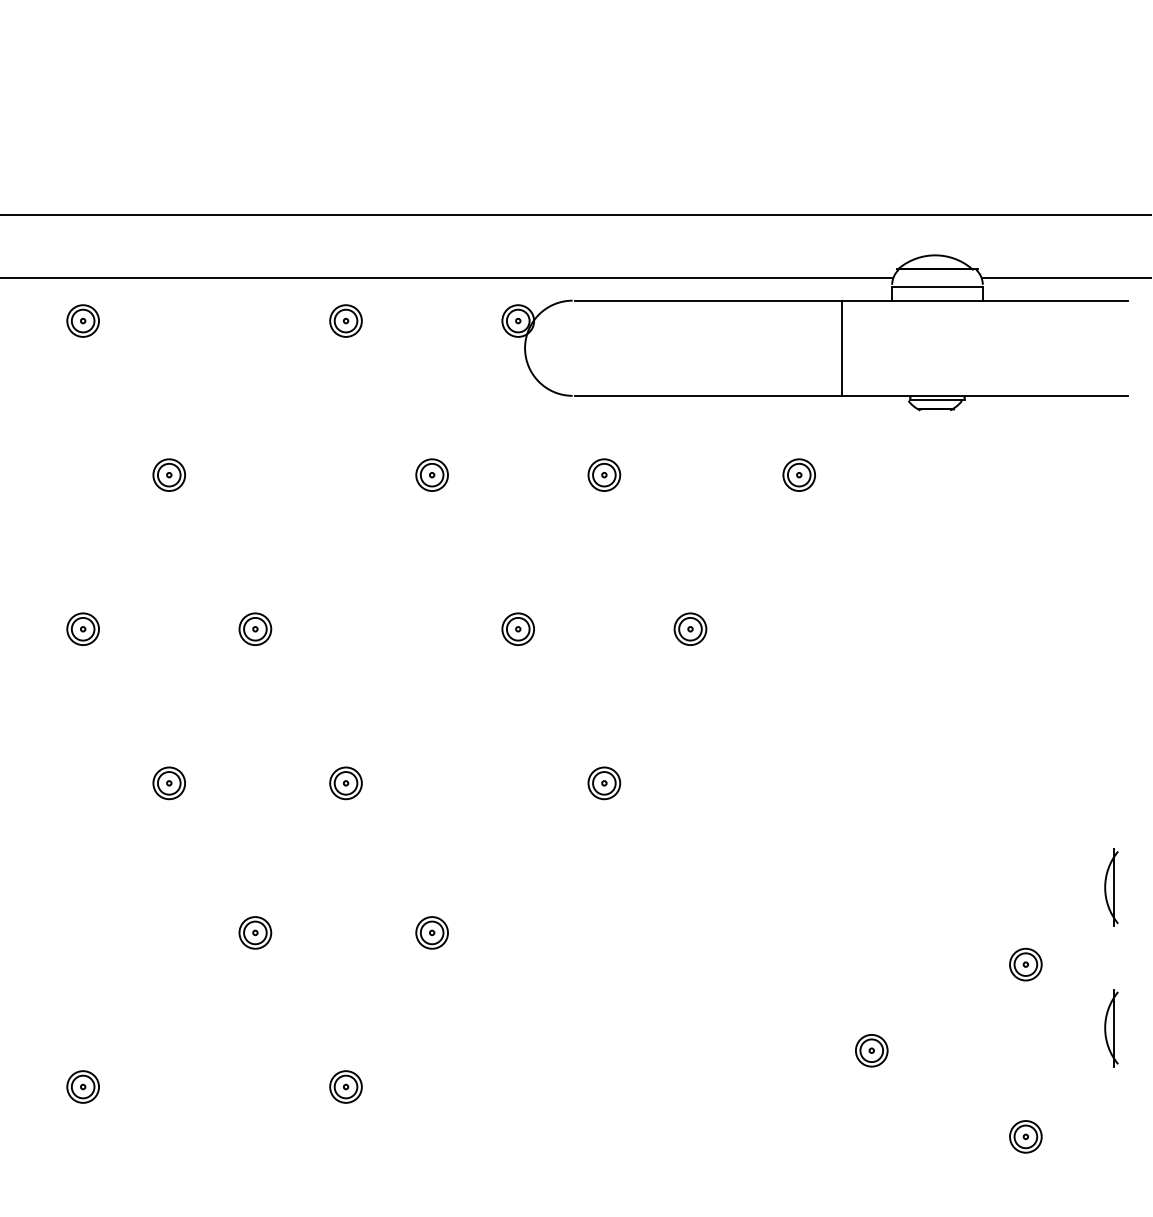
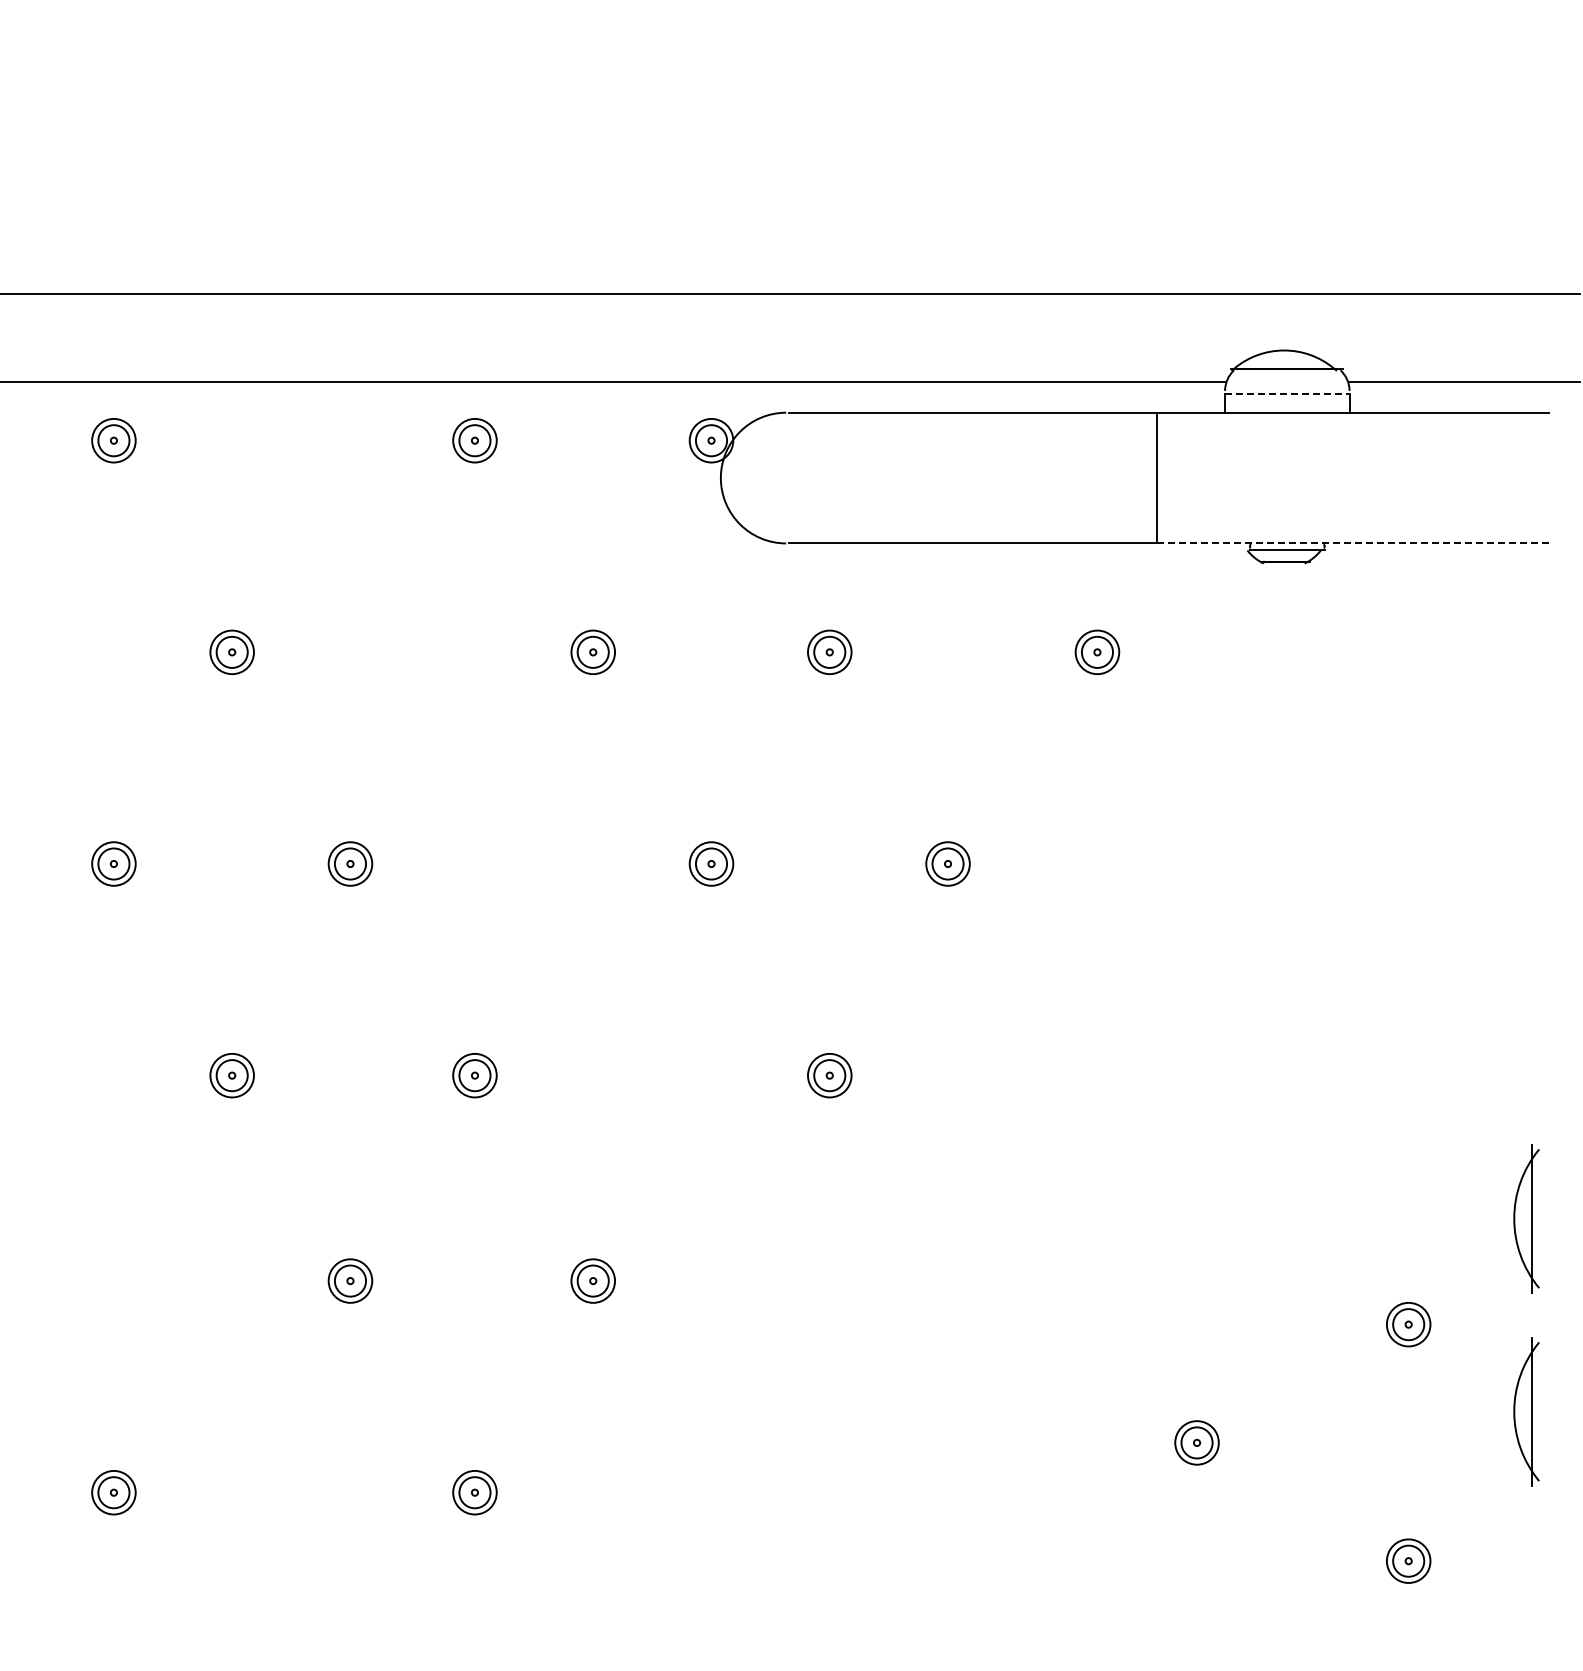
line: (937, 287) -> (1287, 394), solid -> dashed
line: (984, 395) -> (1352, 543), solid -> dashed
part: (1110, 887) -> (1525, 1218), size x1.4
part: (1110, 1027) -> (1525, 1411), size x1.4

